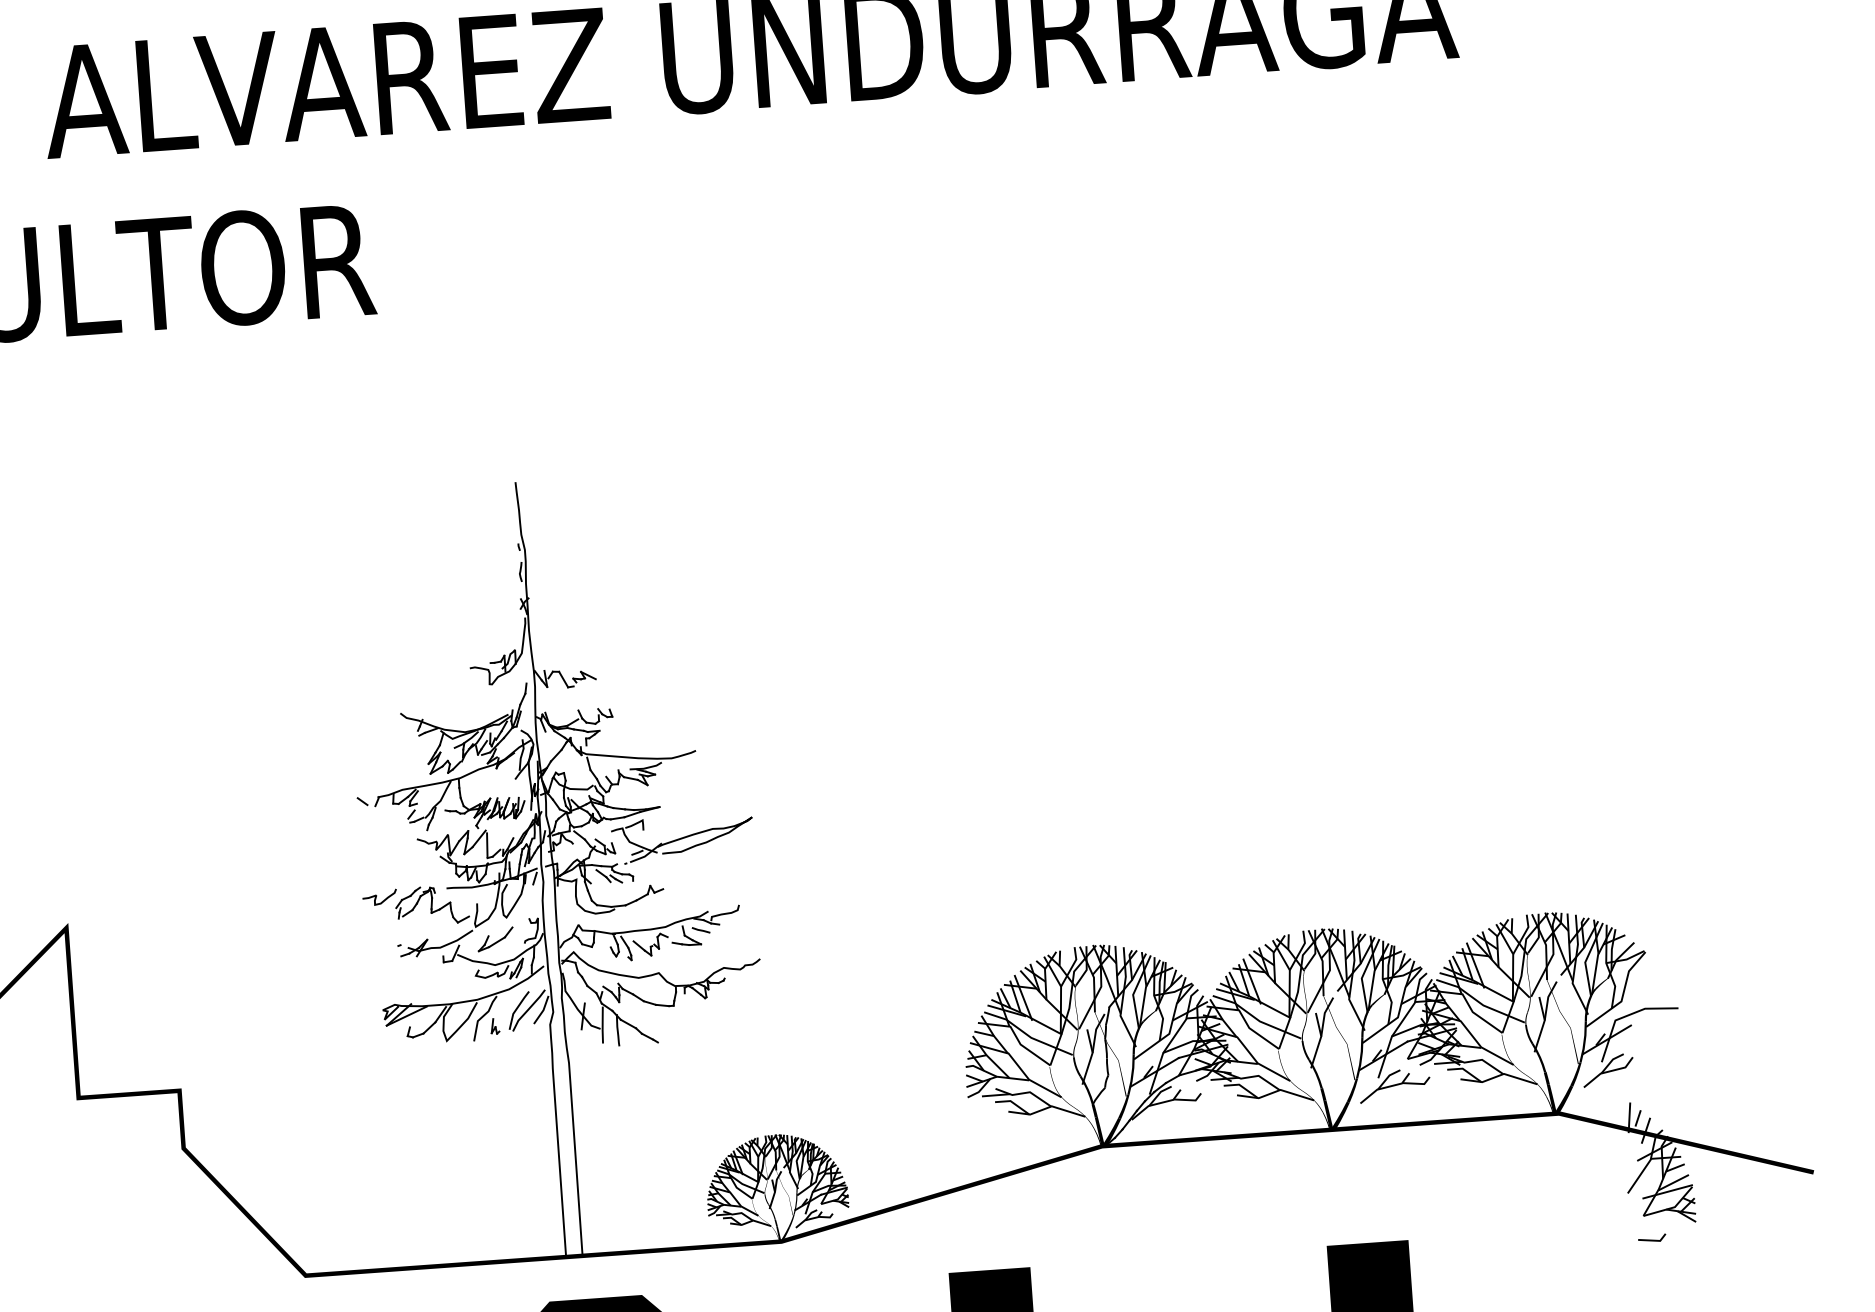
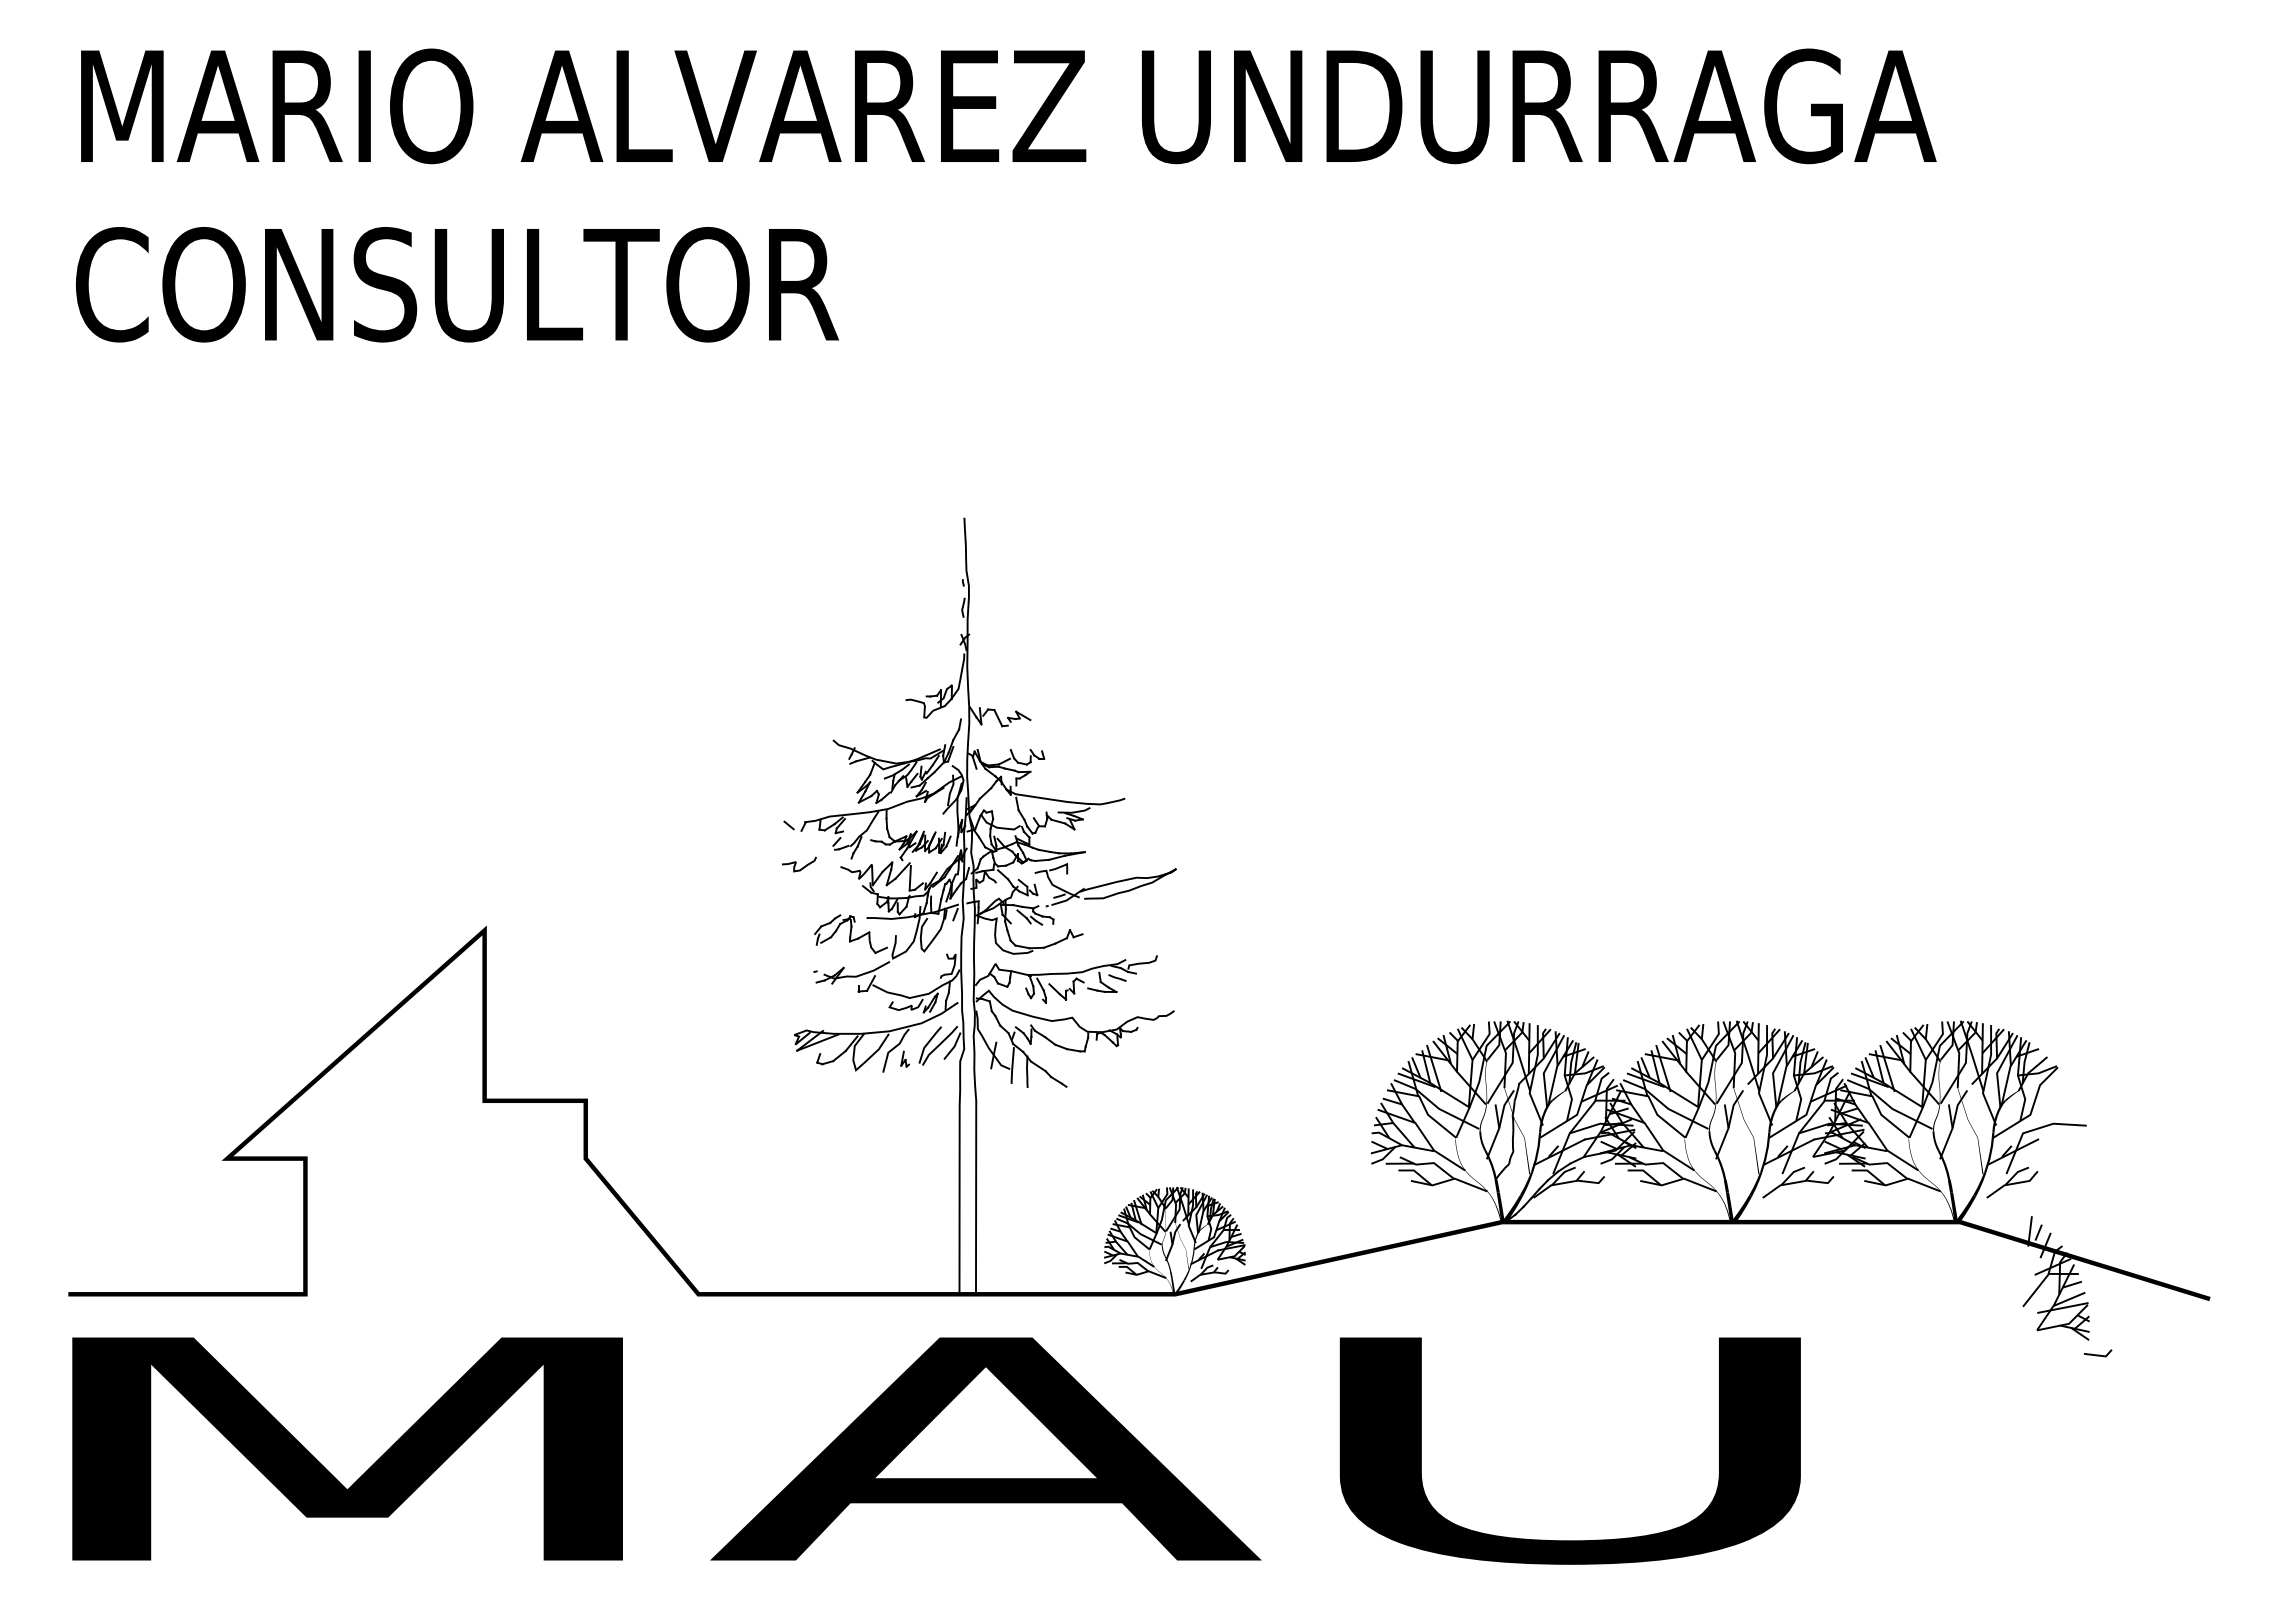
curve: (376, 897) -> (796, 864), moved
part: (495, 939) -> (911, 972), removed
line: (1652, 1239) -> (2098, 1354), moved

